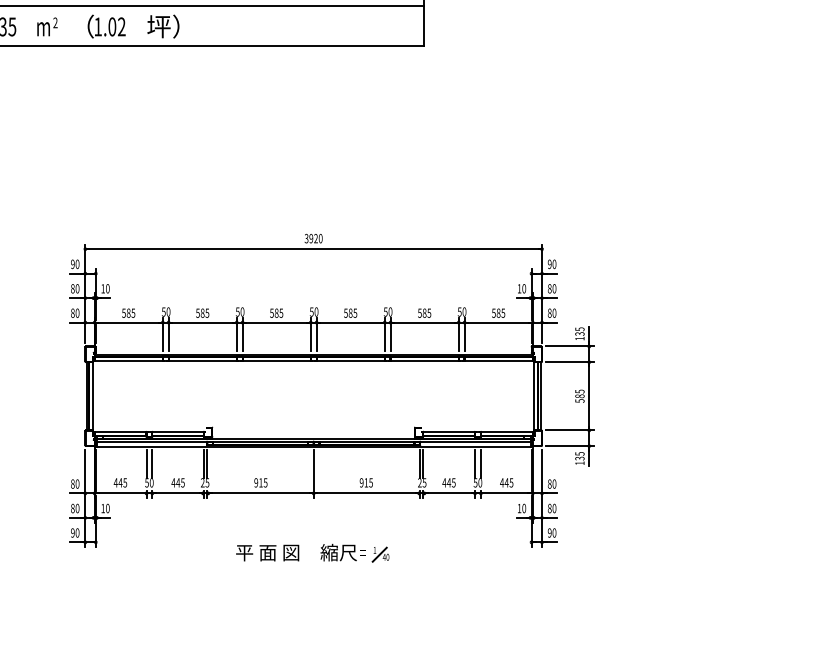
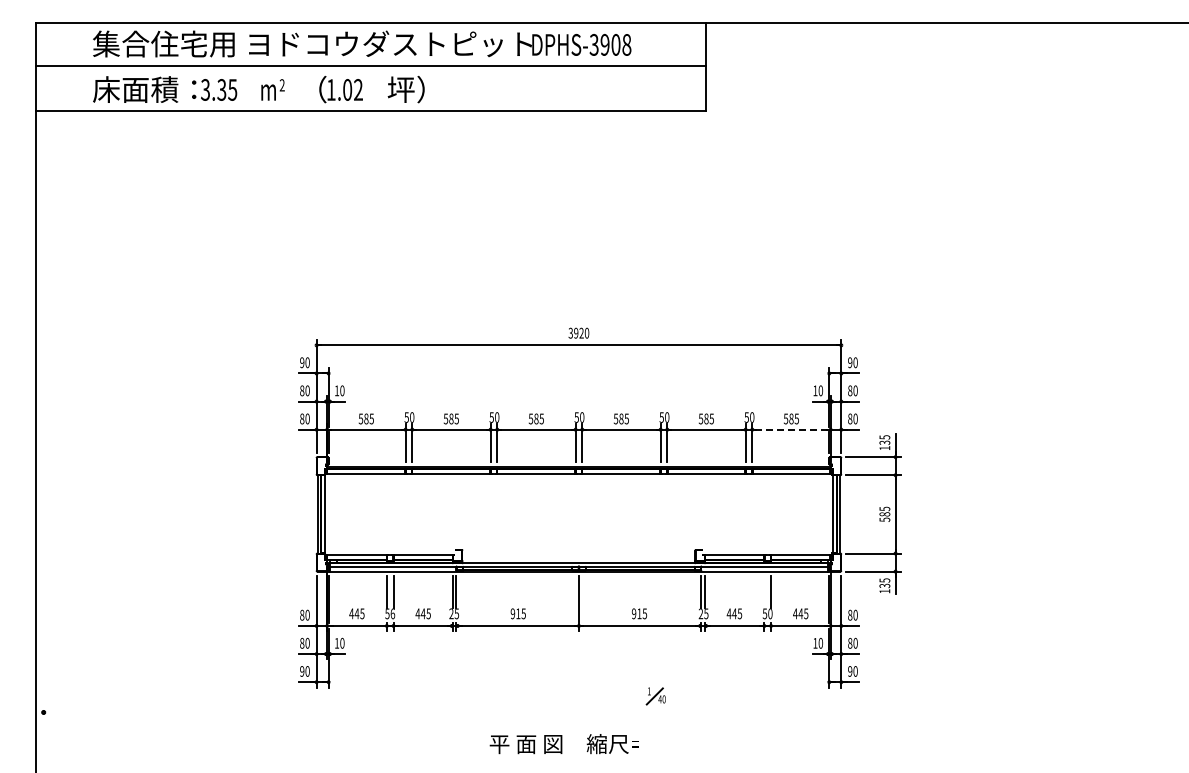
line: (498, 322) -> (791, 429), solid -> dashed
line: (475, 463) -> (764, 591), removed
text: (151, 482) -> (392, 613), 50 -> 56
text: (300, 553) -> (563, 744), moved

